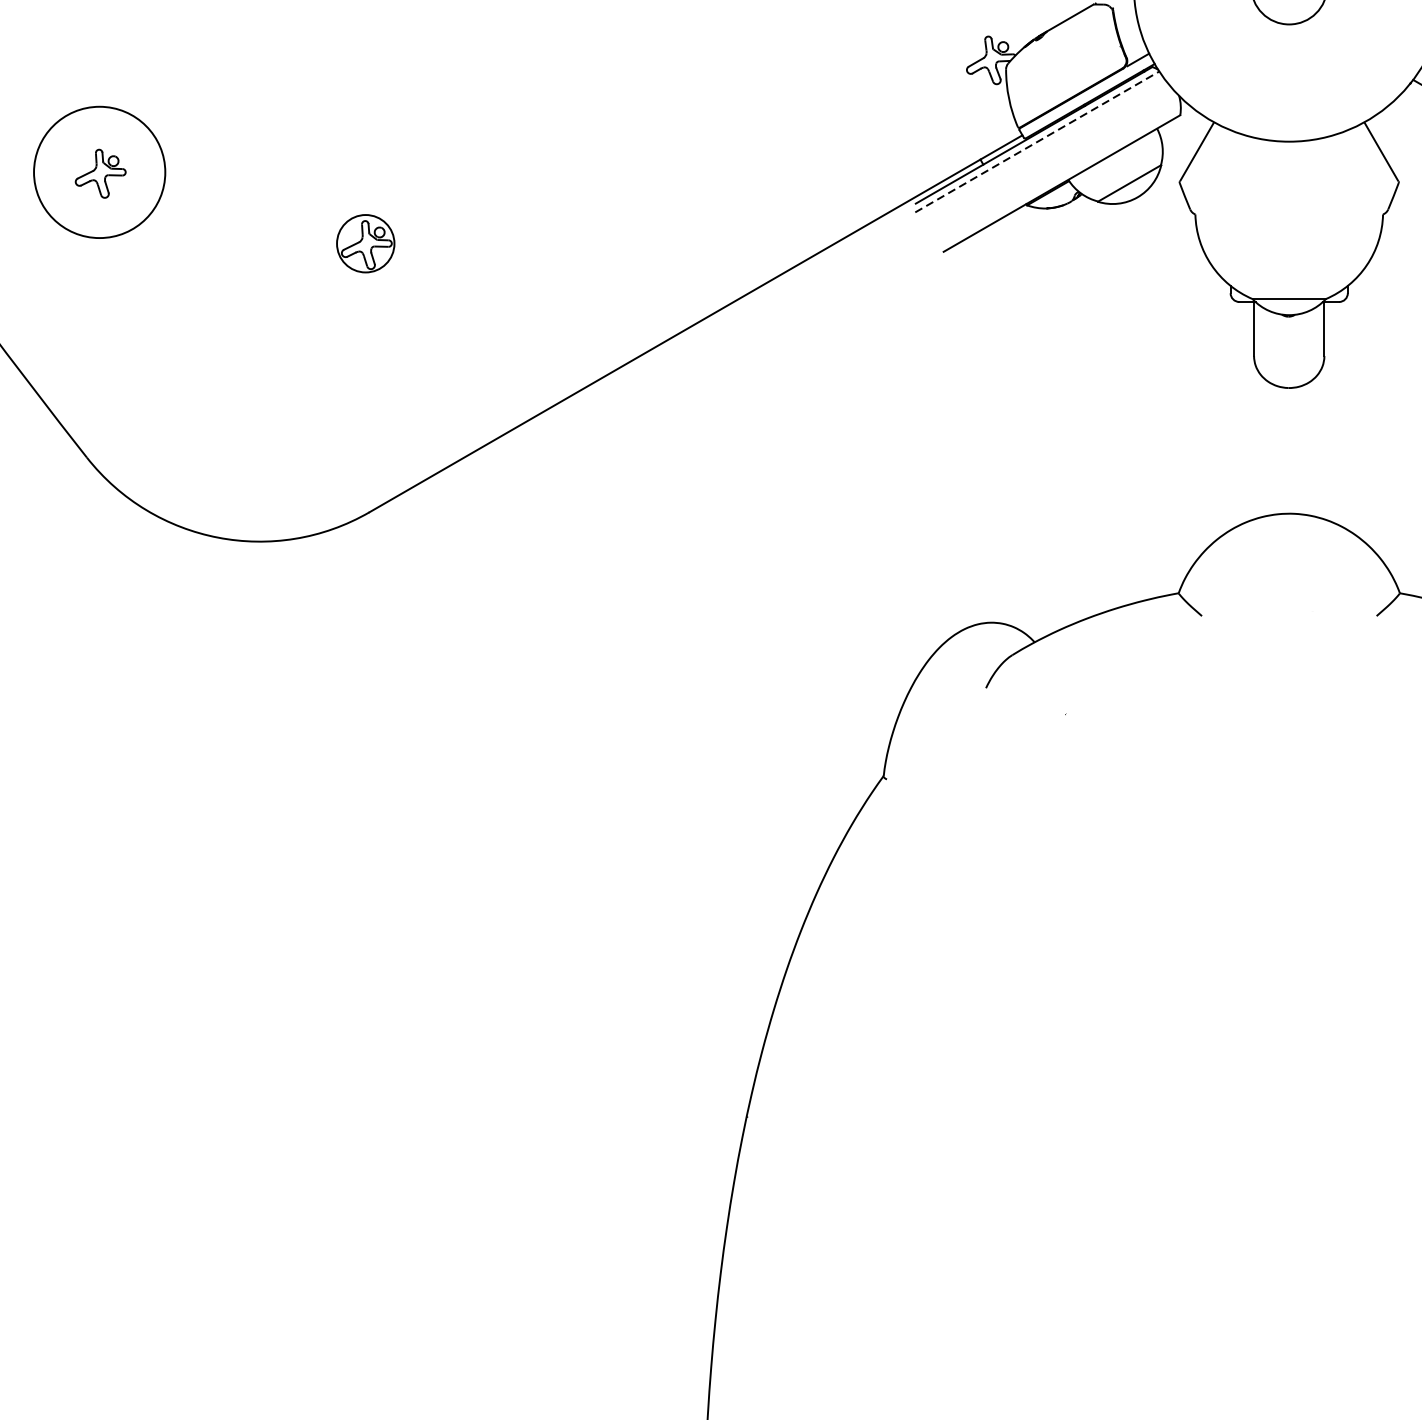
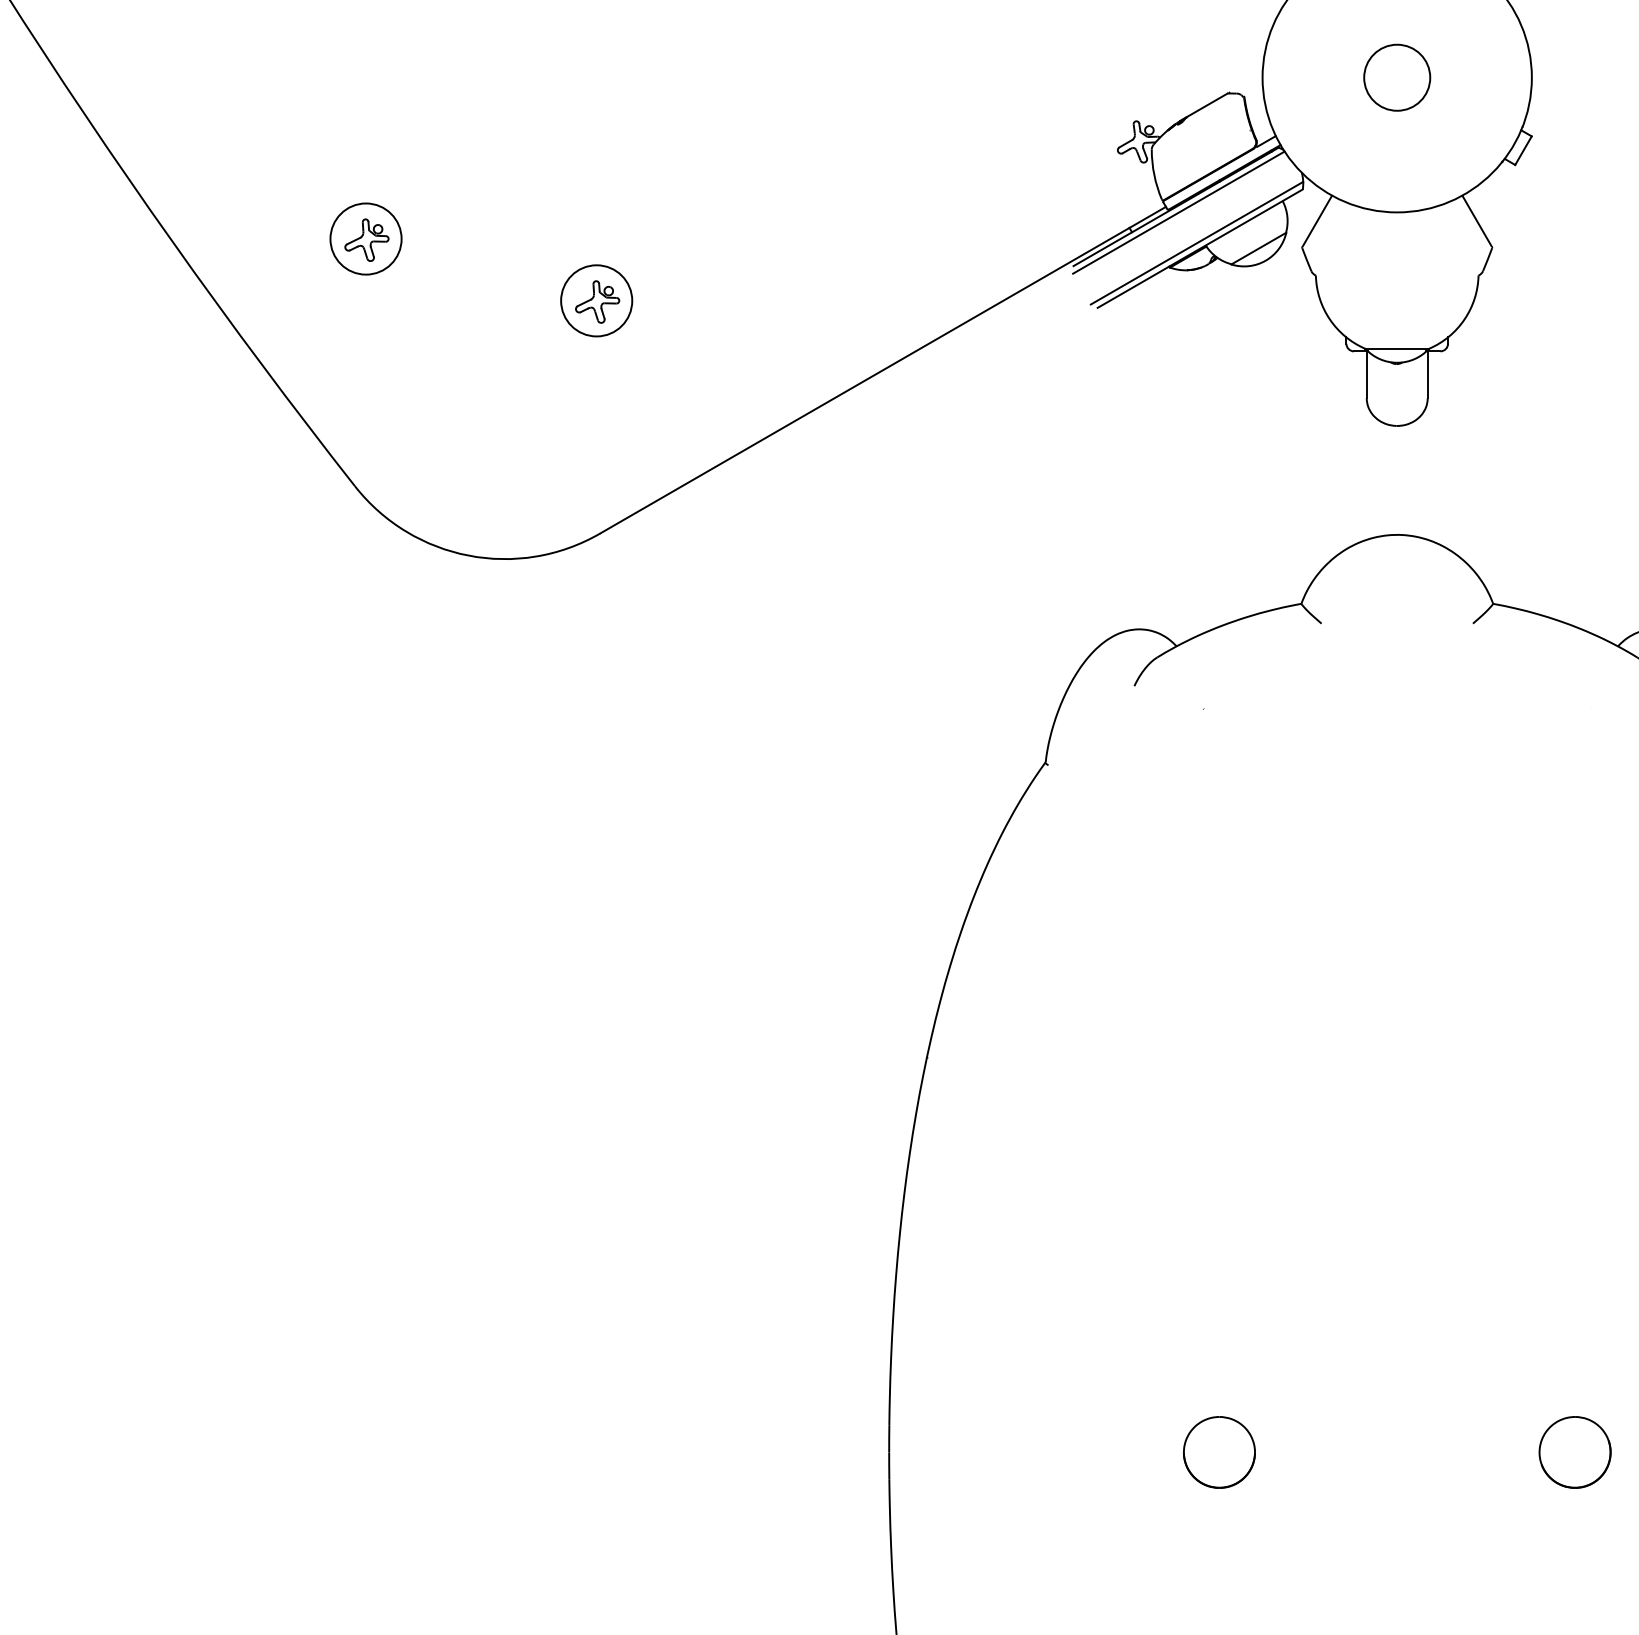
line: (1038, 141) -> (1179, 212), dashed -> solid
circle: (99, 171) -> (365, 238), size x0.62
line: (1057, 176) -> (1196, 242), added
circle: (365, 243) -> (596, 300), size x1.43

